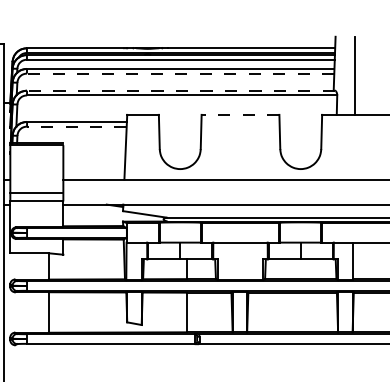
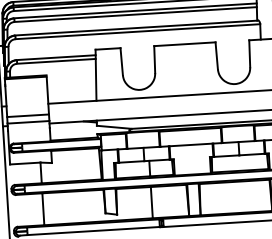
line: (180, 73) -> (135, 14), dashed -> solid
line: (180, 90) -> (136, 27), dashed -> solid
line: (240, 114) -> (184, 43), dashed -> solid
line: (76, 126) -> (56, 61), dashed -> solid

